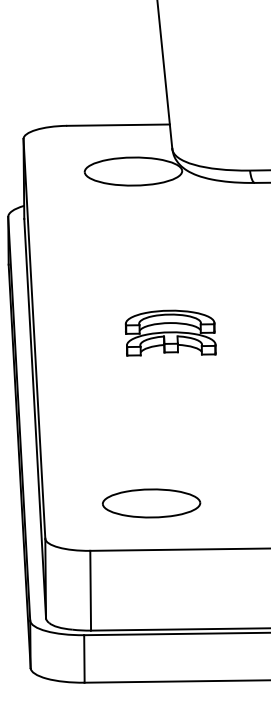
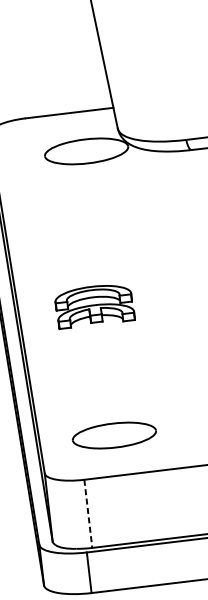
part: (170, 332) -> (94, 305), moved
part: (151, 503) -> (114, 435), moved
line: (90, 590) -> (88, 513), solid -> dashed

